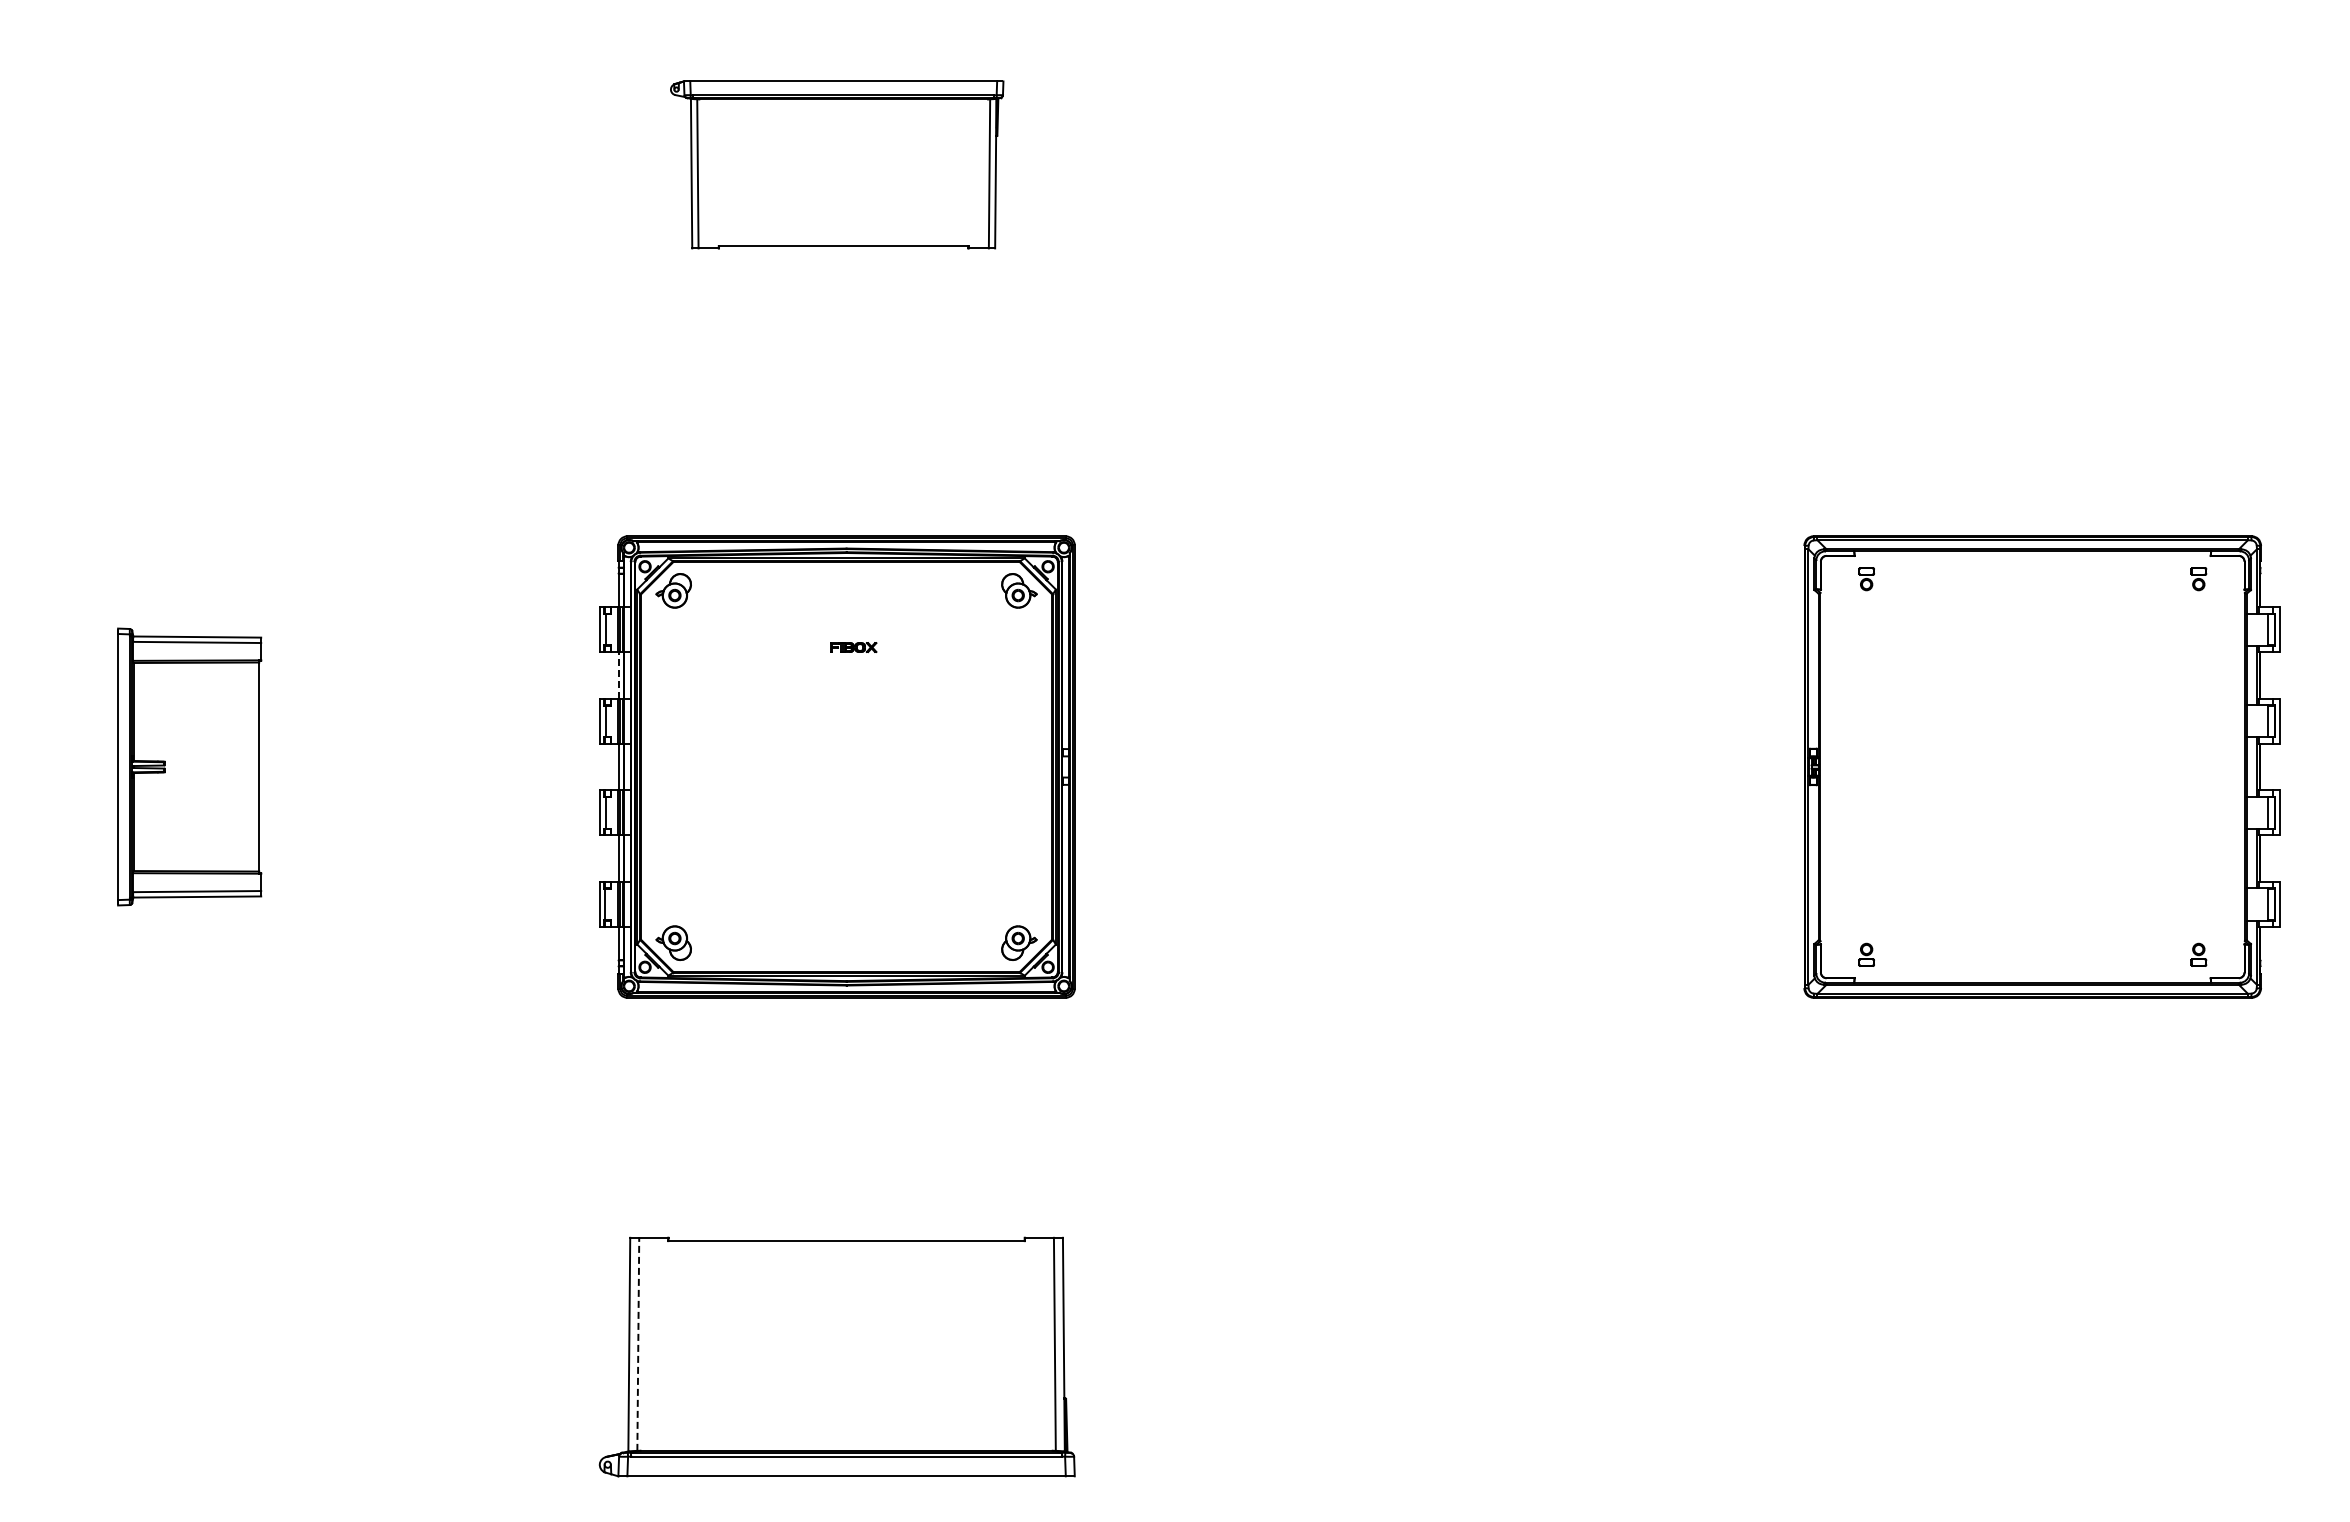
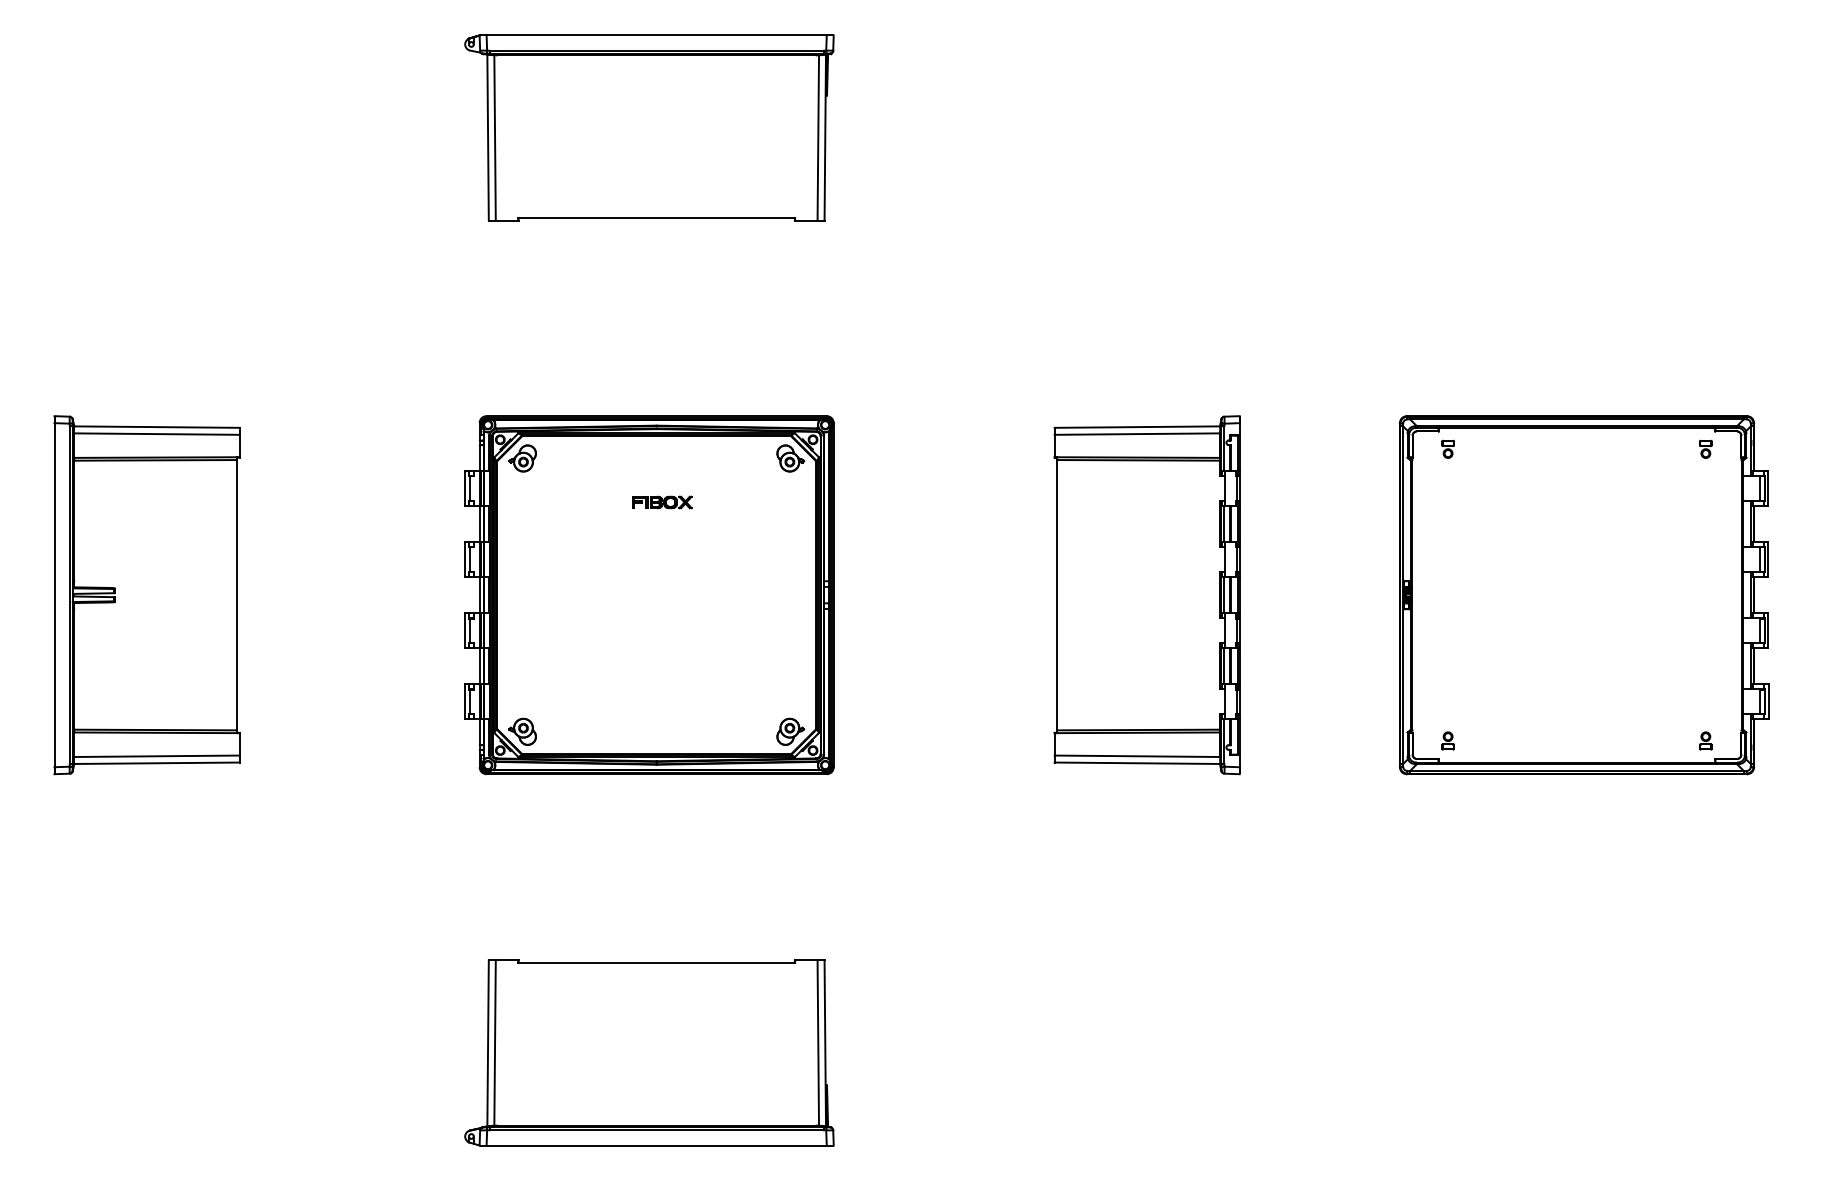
part: (836, 164) -> (648, 127), size x1.43
part: (853, 647) -> (662, 502), size x1.67
line: (618, 674) -> (479, 523), dashed -> solid
part: (189, 766) -> (146, 594), size x1.67
part: (1478, 766) -> (1146, 594), added
line: (638, 1344) -> (495, 1043), dashed -> solid

